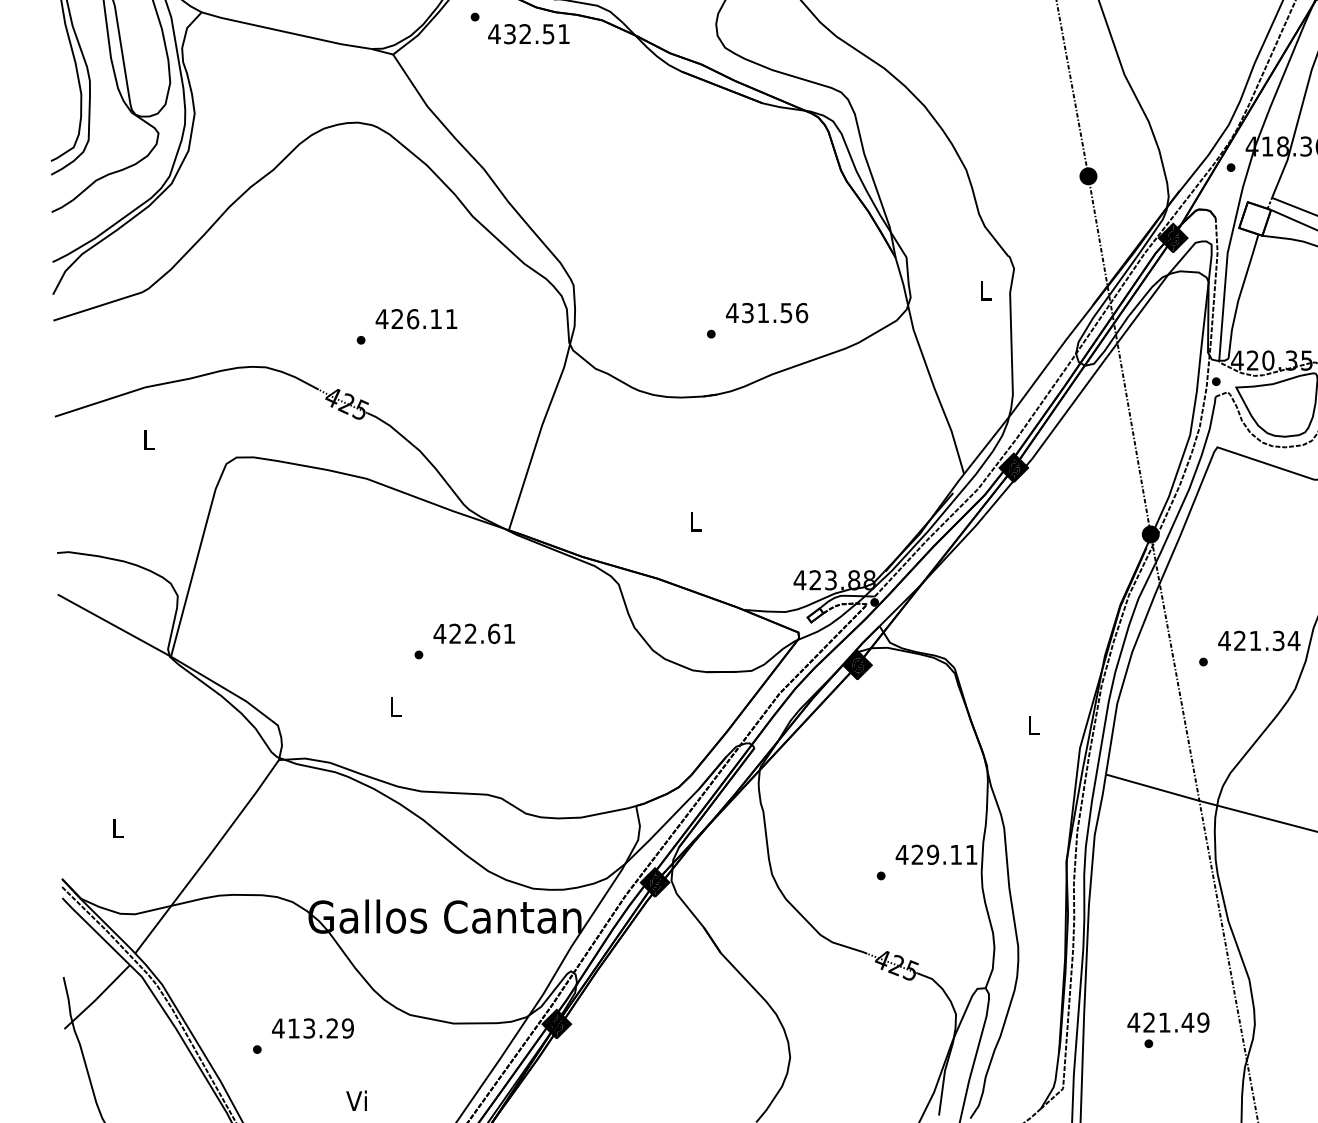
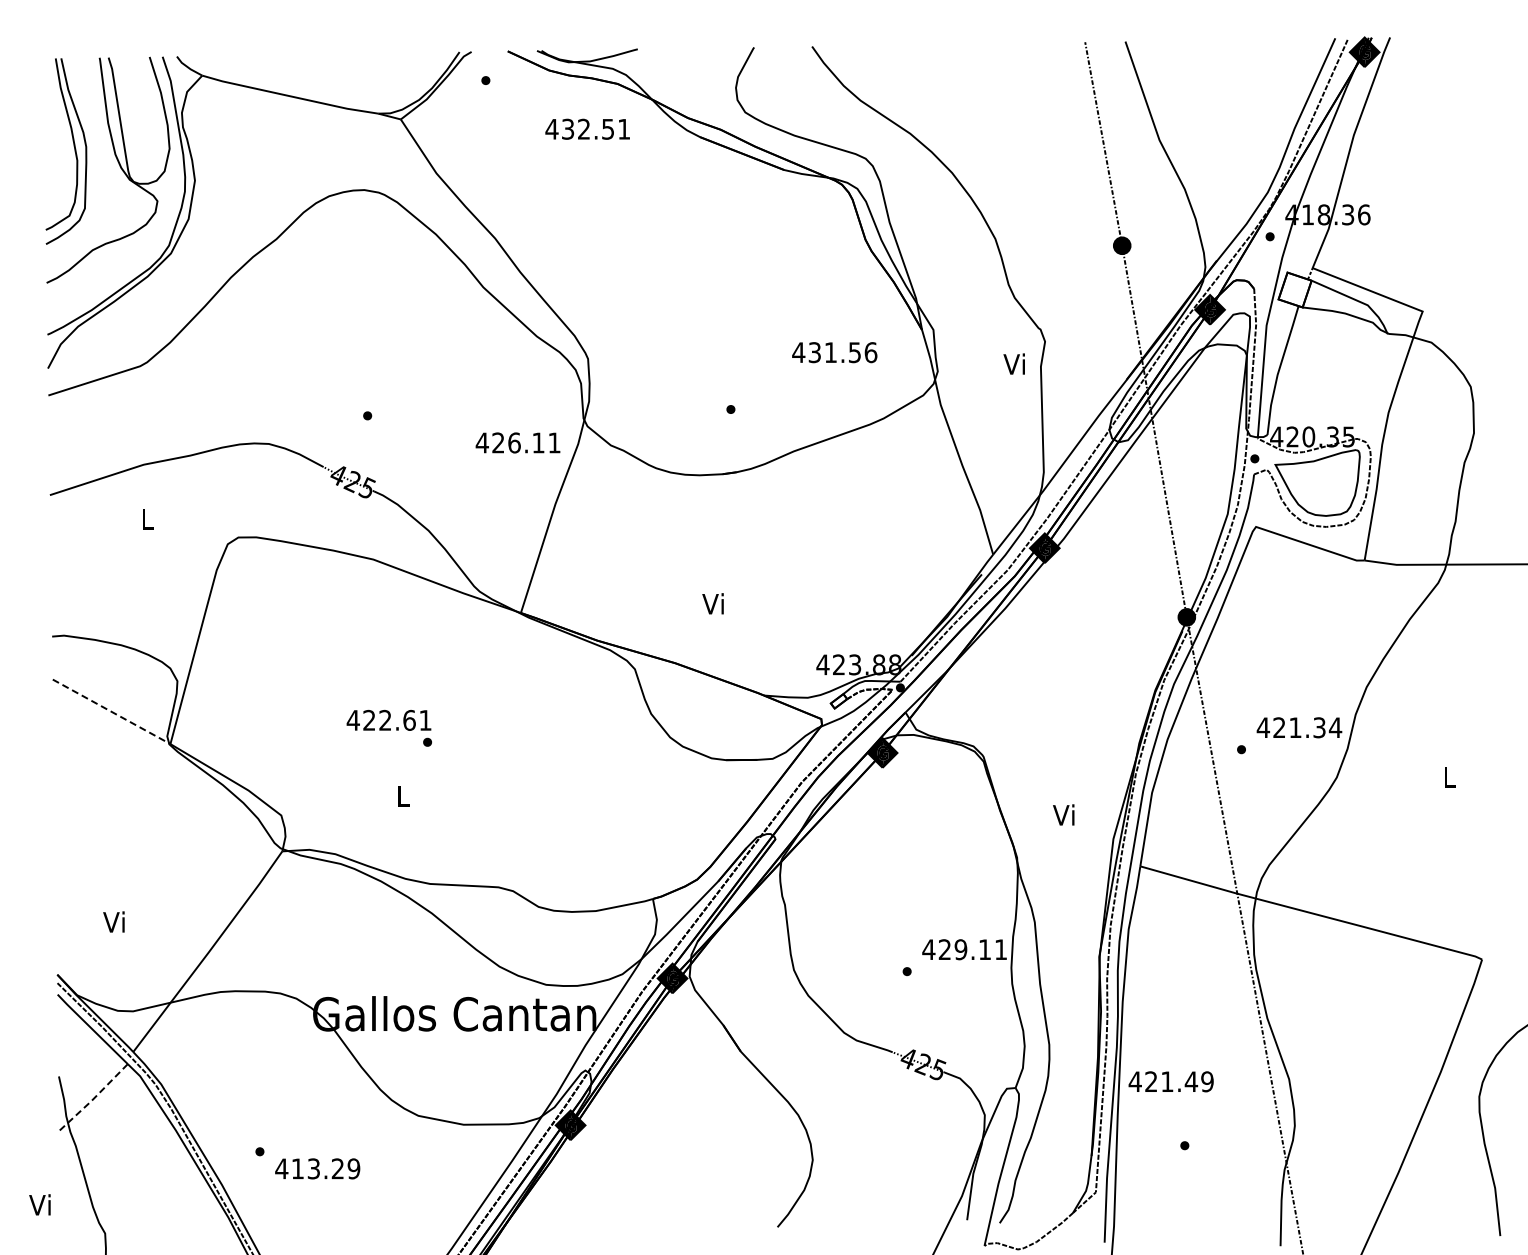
text: (528, 33) -> (587, 128), moved
text: (983, 289) -> (1013, 363), L -> Vi
text: (766, 312) -> (834, 352), moved
text: (415, 318) -> (517, 442), moved
text: (693, 521) -> (712, 603), L -> Vi
line: (115, 626) -> (112, 712), solid -> dashed
text: (473, 632) -> (388, 719), moved
text: (1031, 724) -> (1063, 814), L -> Vi
text: (116, 827) -> (113, 921), L -> Vi
line: (97, 998) -> (94, 1098), solid -> dashed
text: (1167, 1022) -> (1170, 1081), moved
text: (312, 1028) -> (317, 1168), moved
text: (356, 1100) -> (39, 1204), moved

